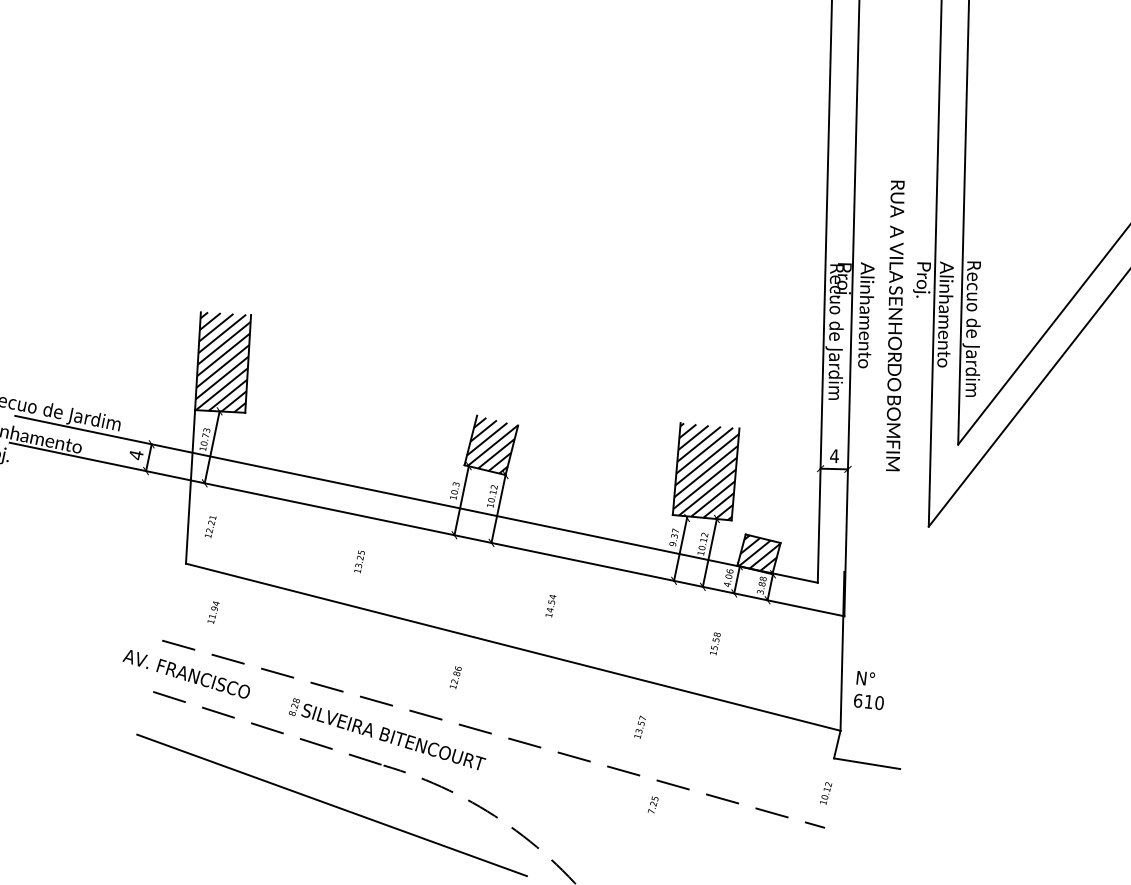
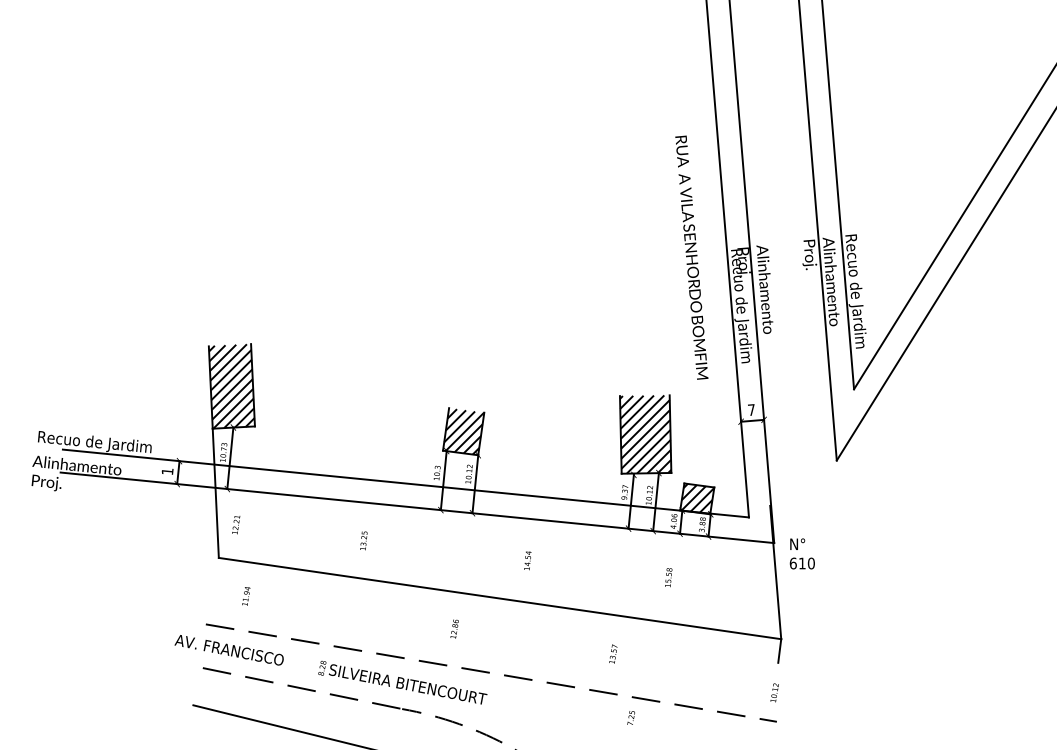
text: (894, 325) -> (691, 257), moved
text: (136, 455) -> (167, 471), 4 -> 1
text: (834, 455) -> (751, 409), 4 -> 7
text: (869, 689) -> (801, 553), moved
line: (867, 762) -> (806, 663), removed

